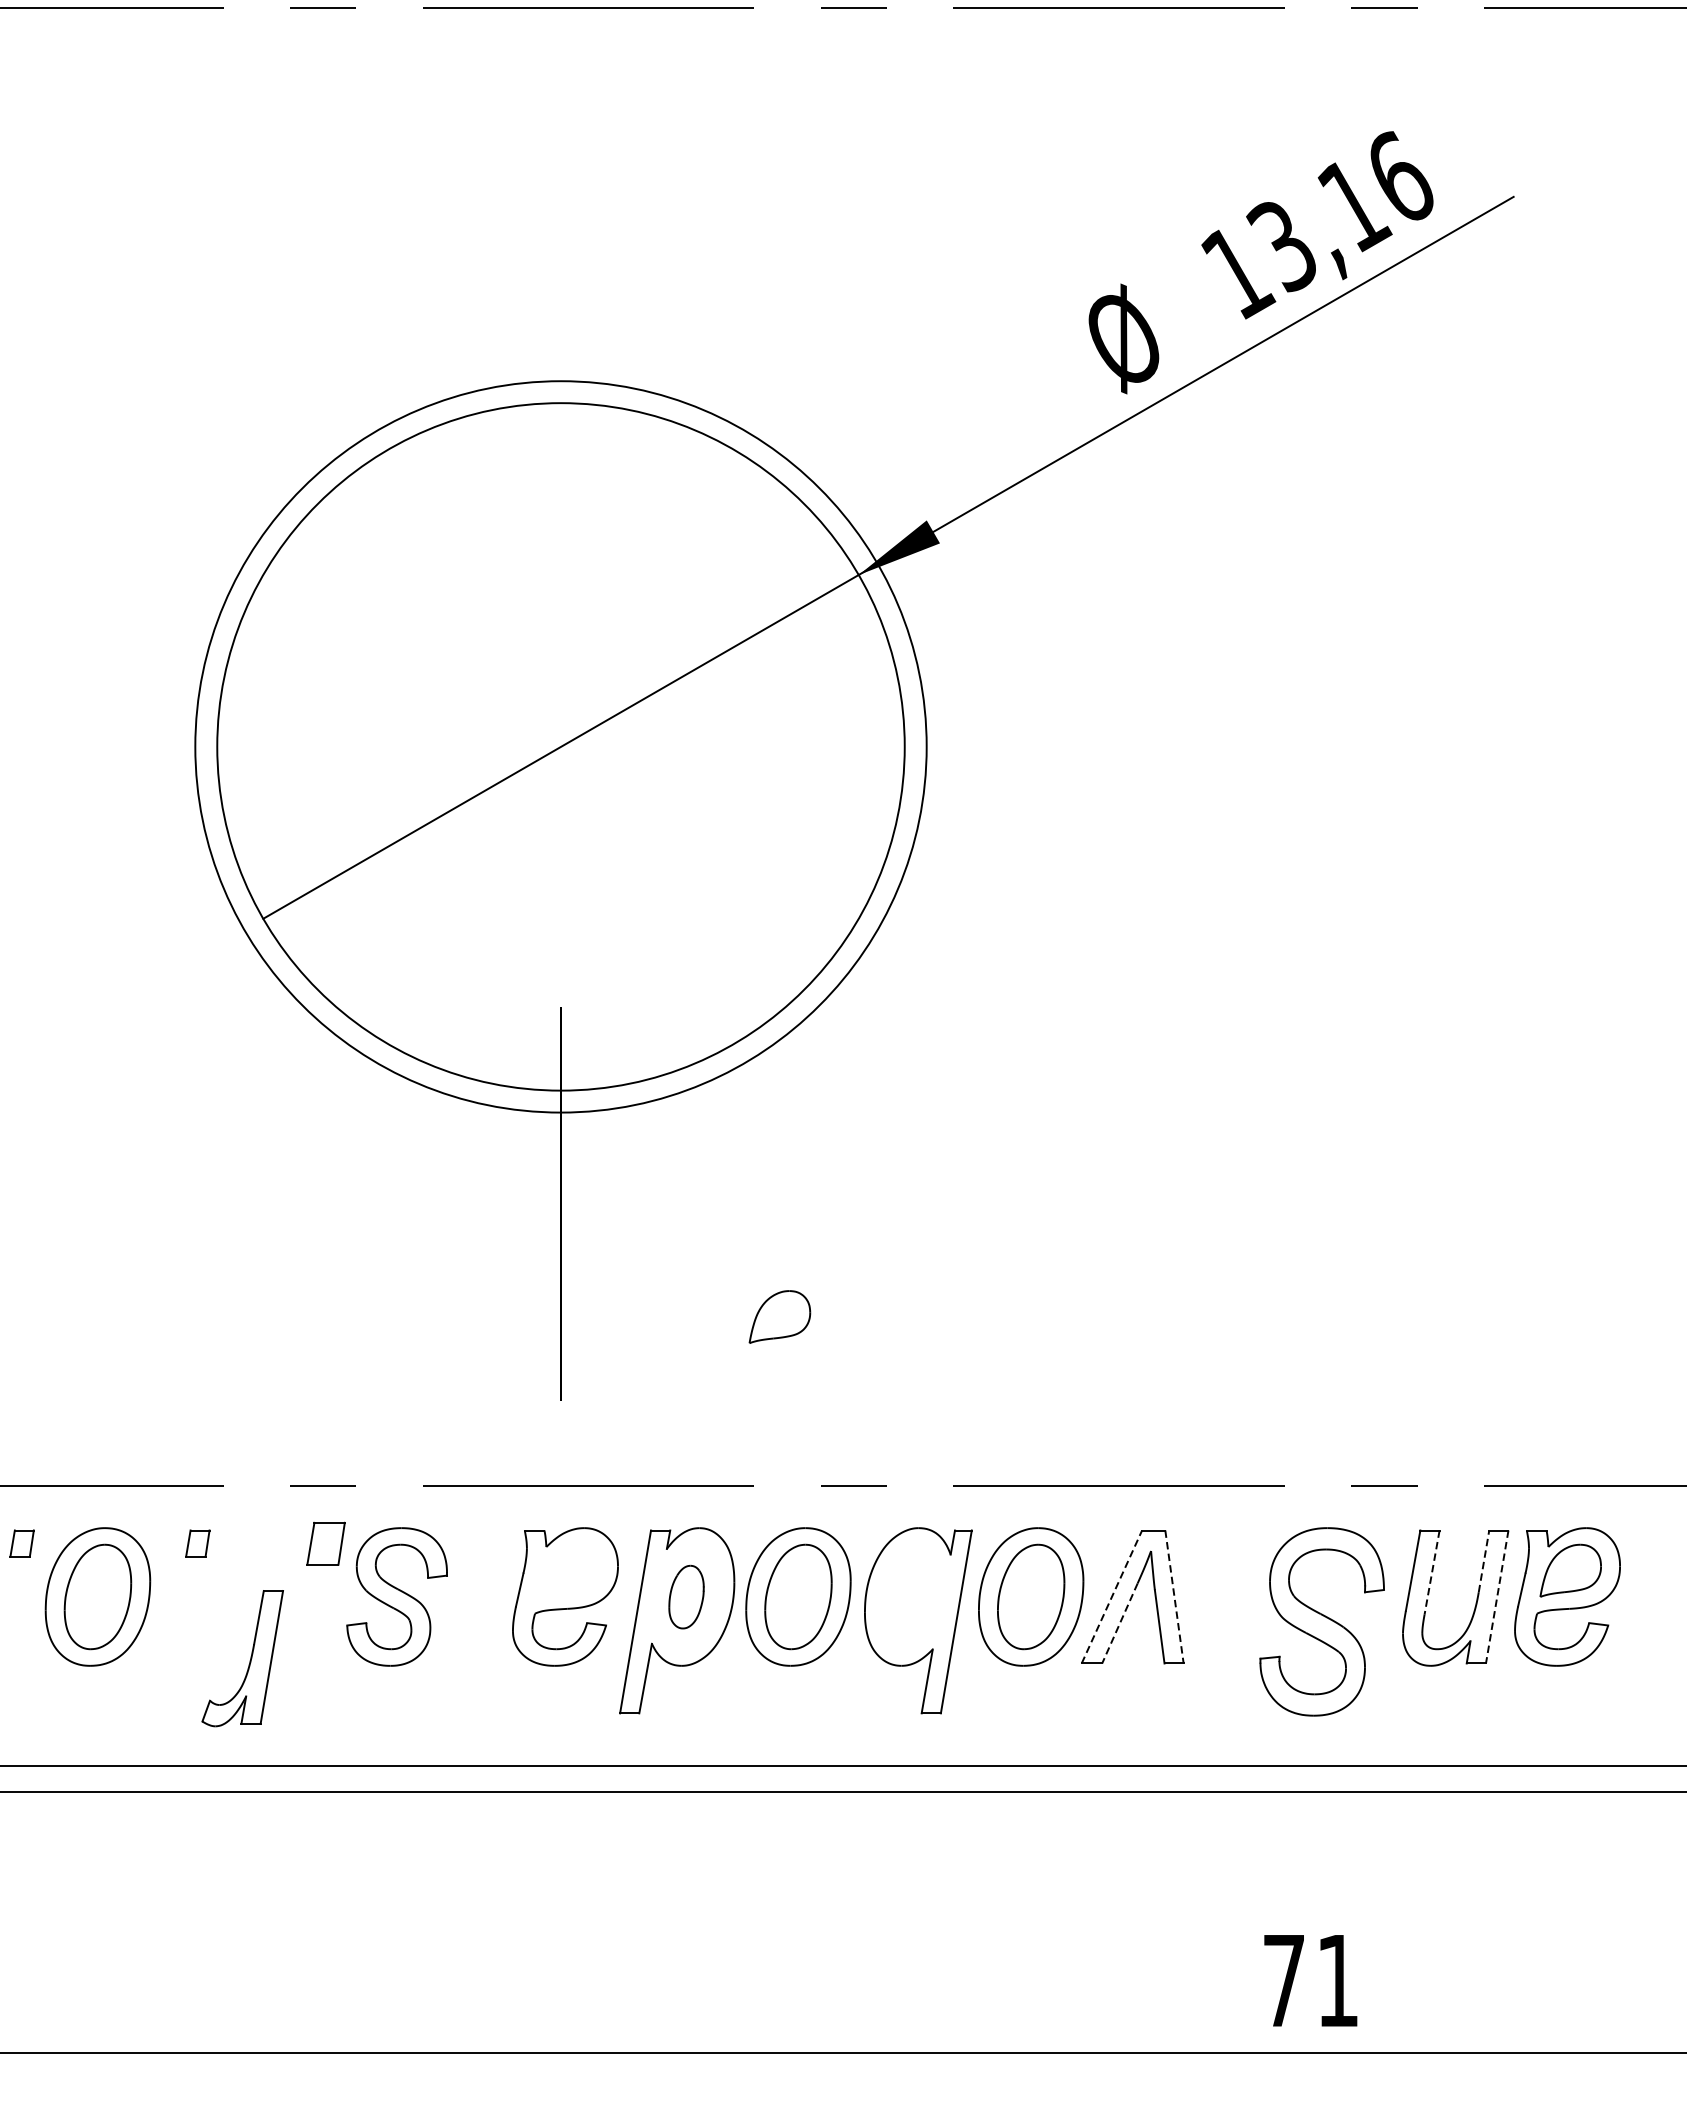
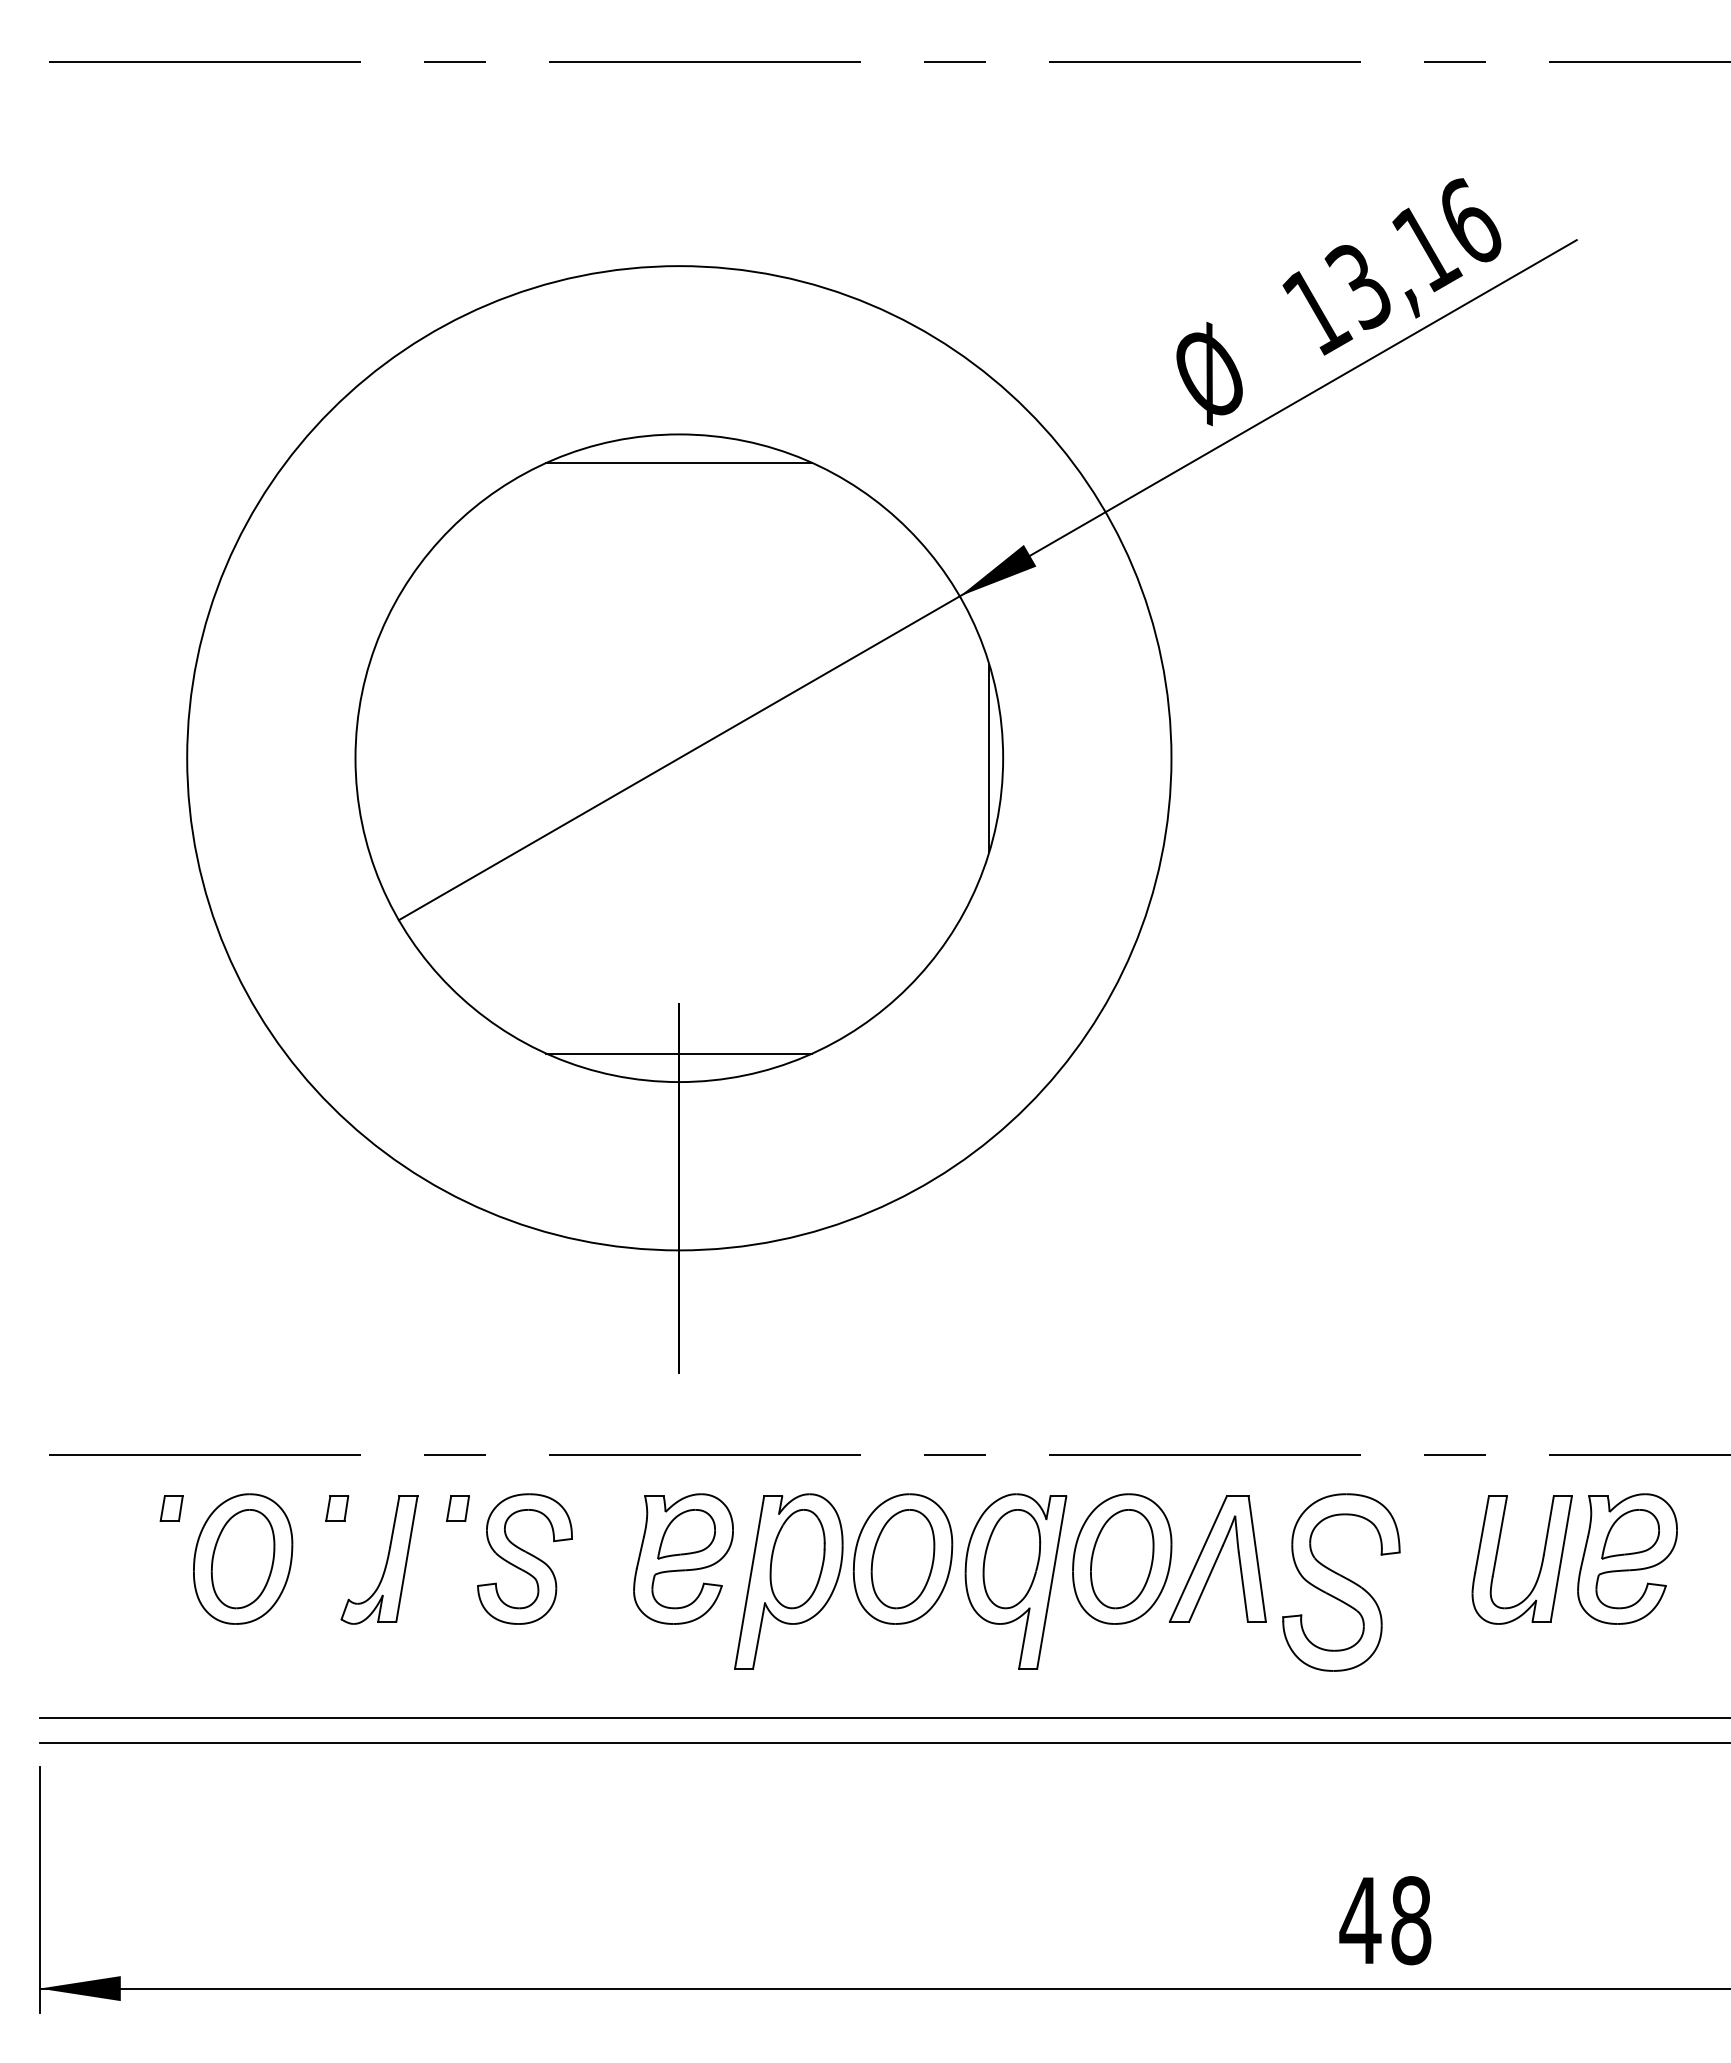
line: (561, 432) -> (679, 462), added
line: (890, 746) -> (989, 757), added
circle: (561, 747) -> (679, 758), size x1.43
line: (561, 1060) -> (679, 1053), added
part: (779, 1317) -> (686, 1534), moved
part: (325, 1543) -> (457, 1508), size x0.62
line: (1483, 1561) -> (1548, 1525), dashed -> solid
line: (1431, 1572) -> (1499, 1536), dashed -> solid
part: (686, 1597) -> (797, 1559), size x1.67
part: (913, 1597) -> (1011, 1559), added
line: (1112, 1597) -> (1198, 1559), dashed -> solid
line: (1174, 1597) -> (1257, 1559), dashed -> solid
line: (1497, 1597) -> (1561, 1559), dashed -> solid
part: (1322, 1621) -> (1341, 1582), moved
line: (1119, 1623) -> (1205, 1584), dashed -> solid
part: (250, 1657) -> (386, 1559), moved
text: (1310, 1980) -> (1385, 1920), 71 -> 48

